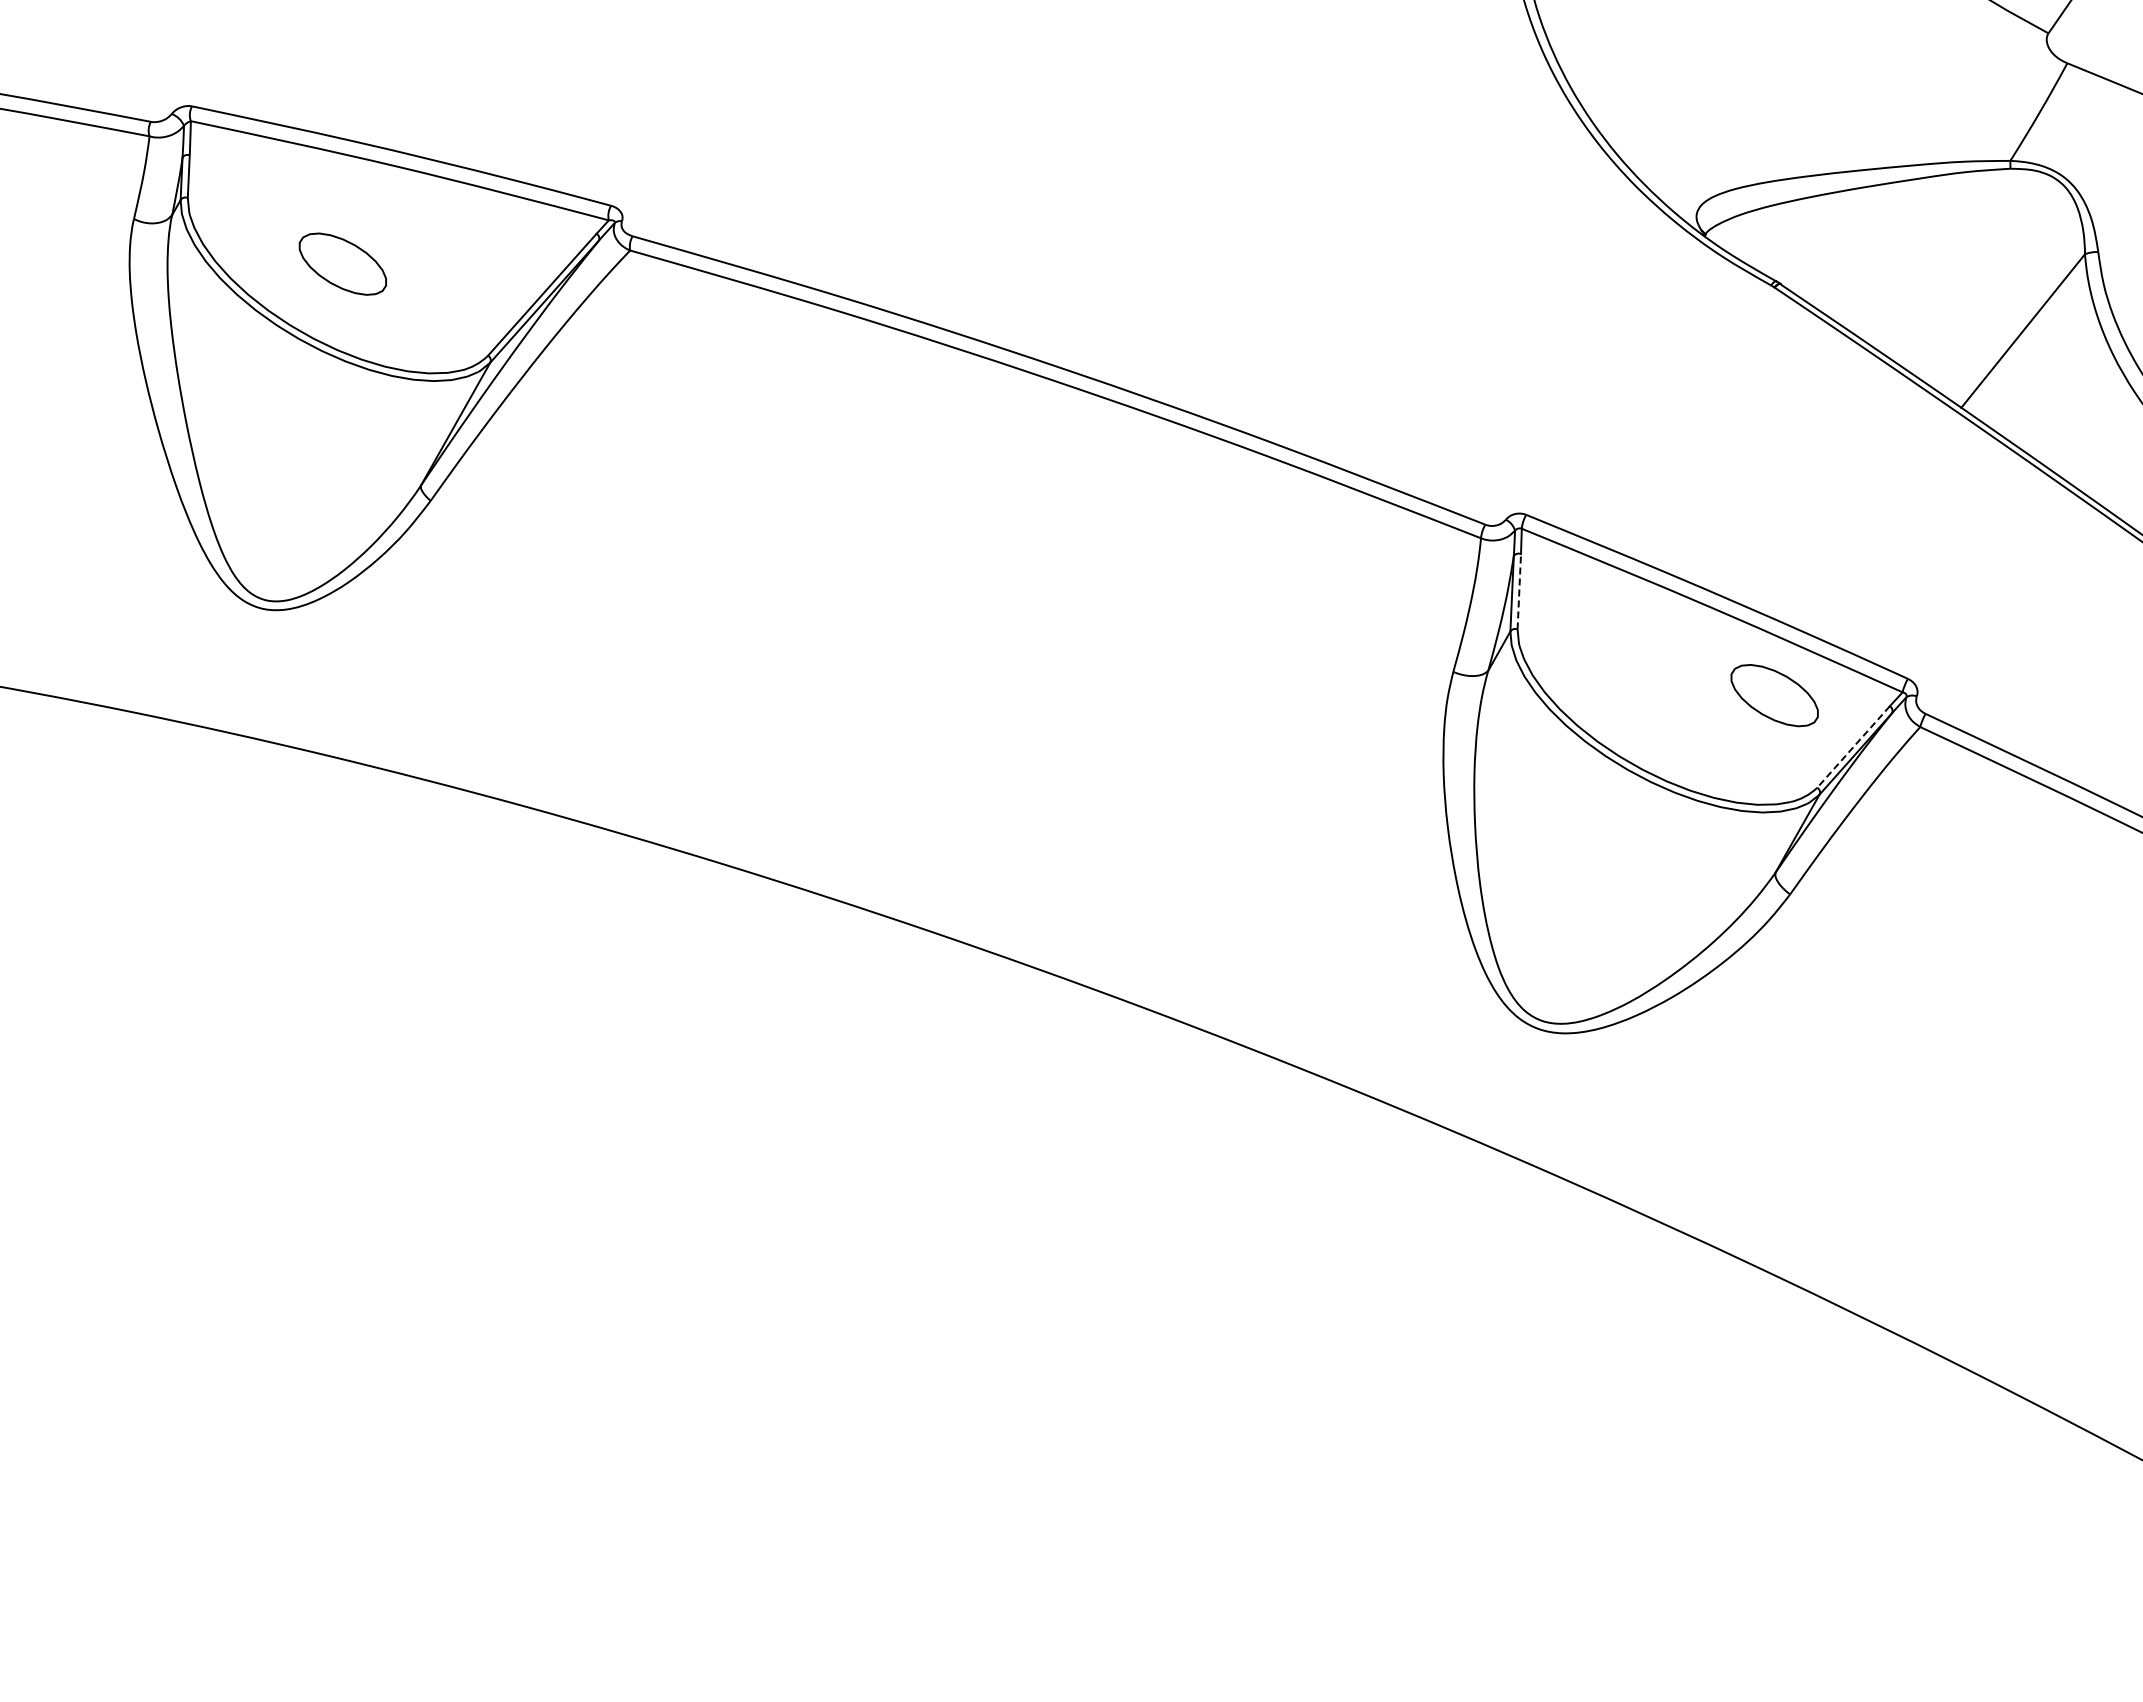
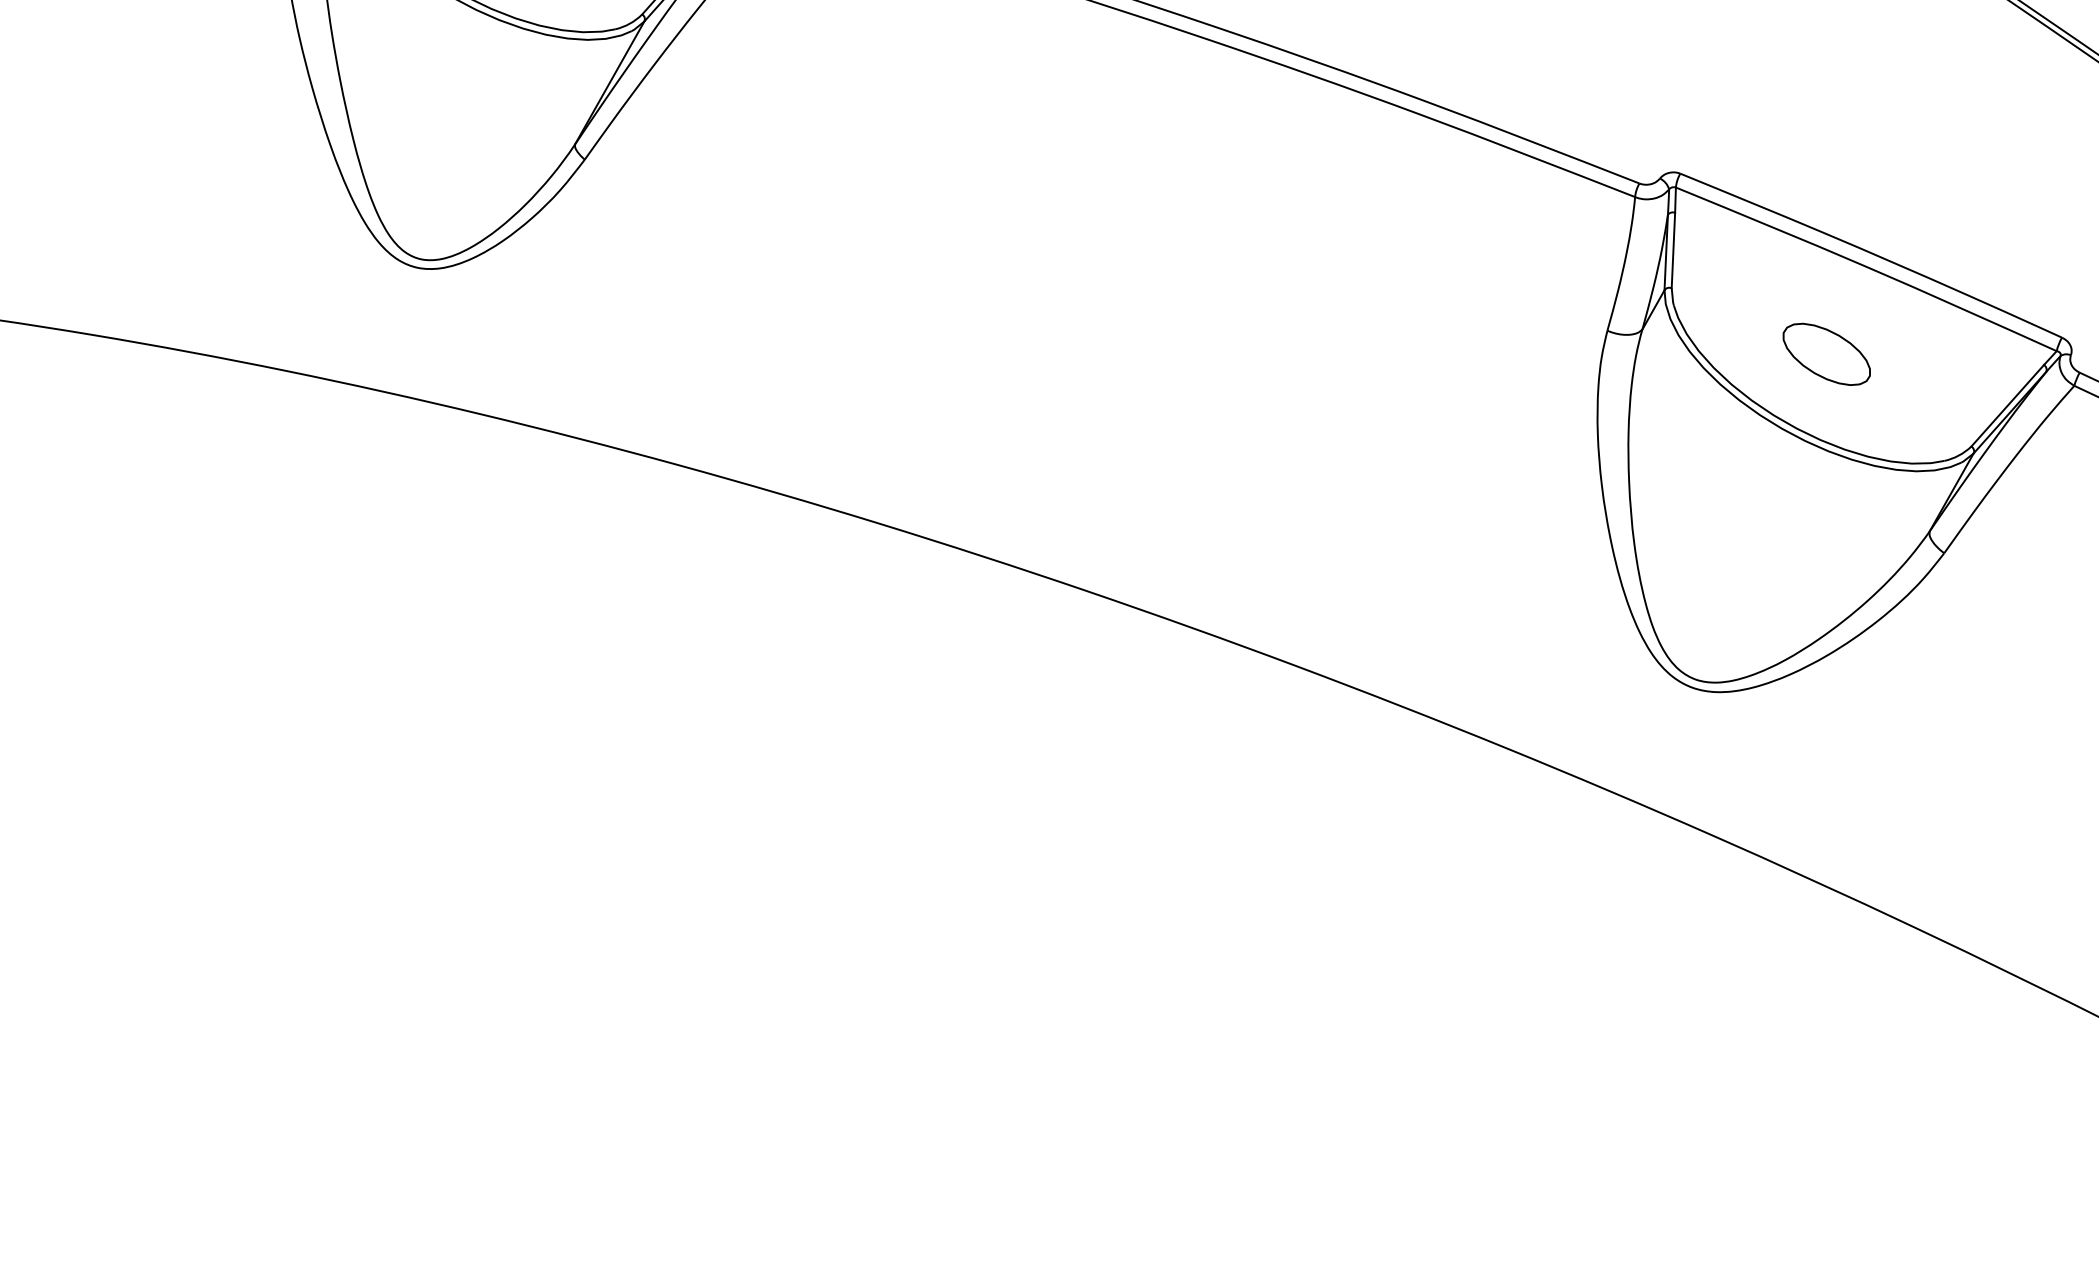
line: (1519, 591) -> (1673, 250), dashed -> solid
part: (1774, 695) -> (1826, 354), moved
line: (1853, 747) -> (2007, 406), dashed -> solid

